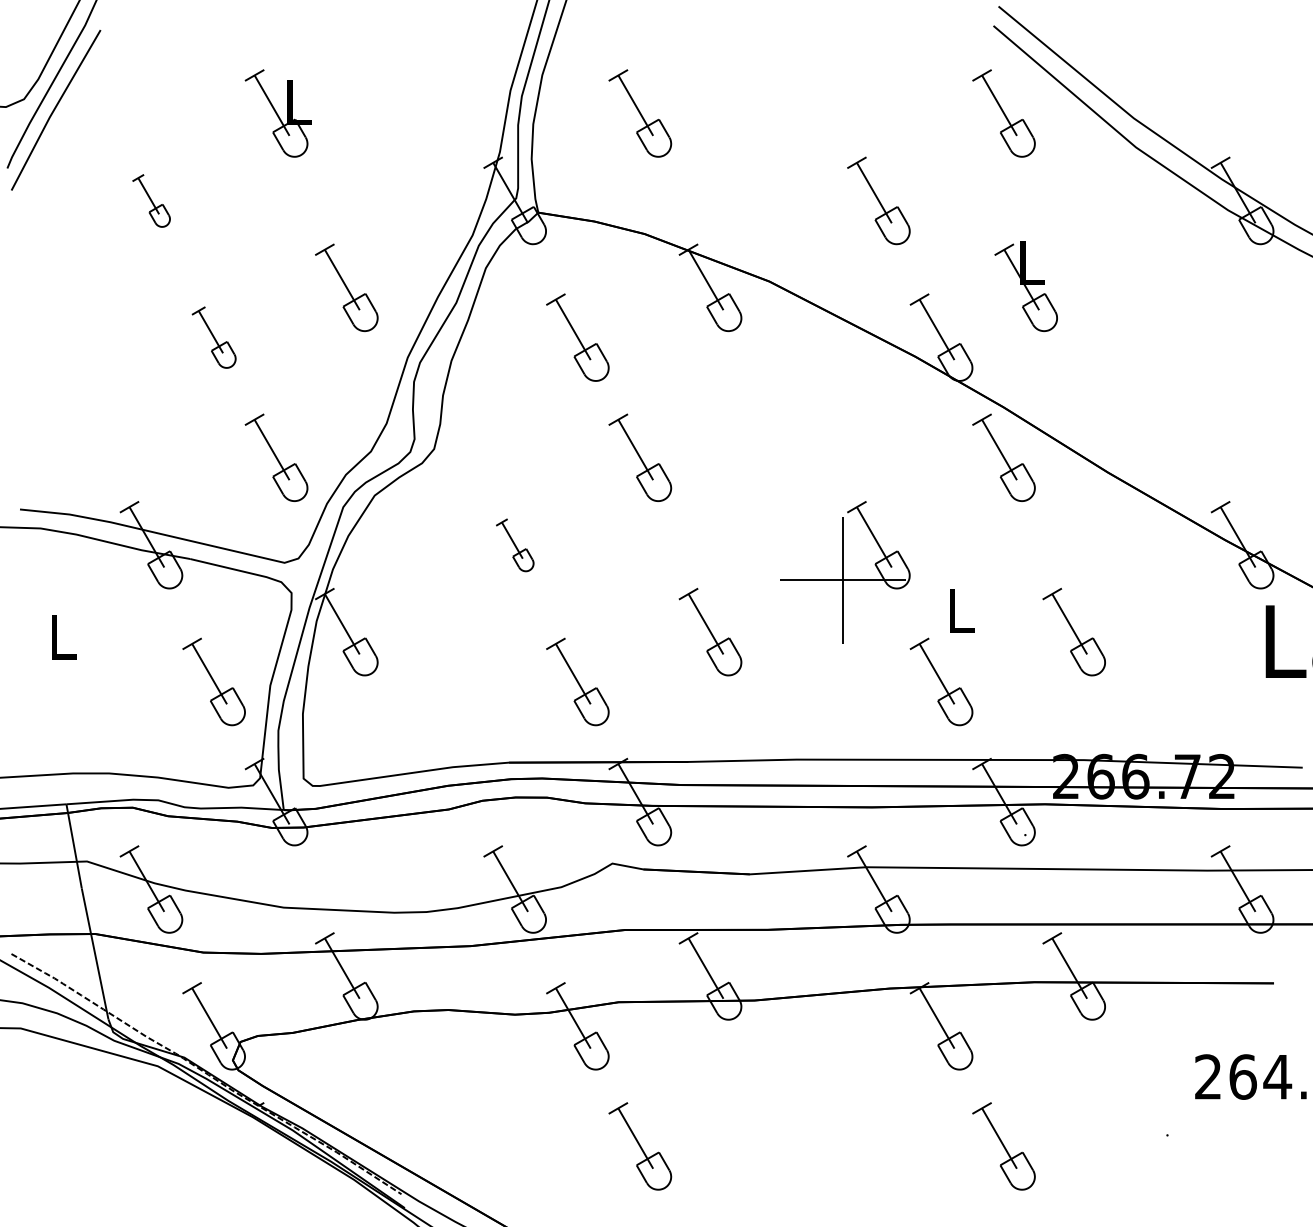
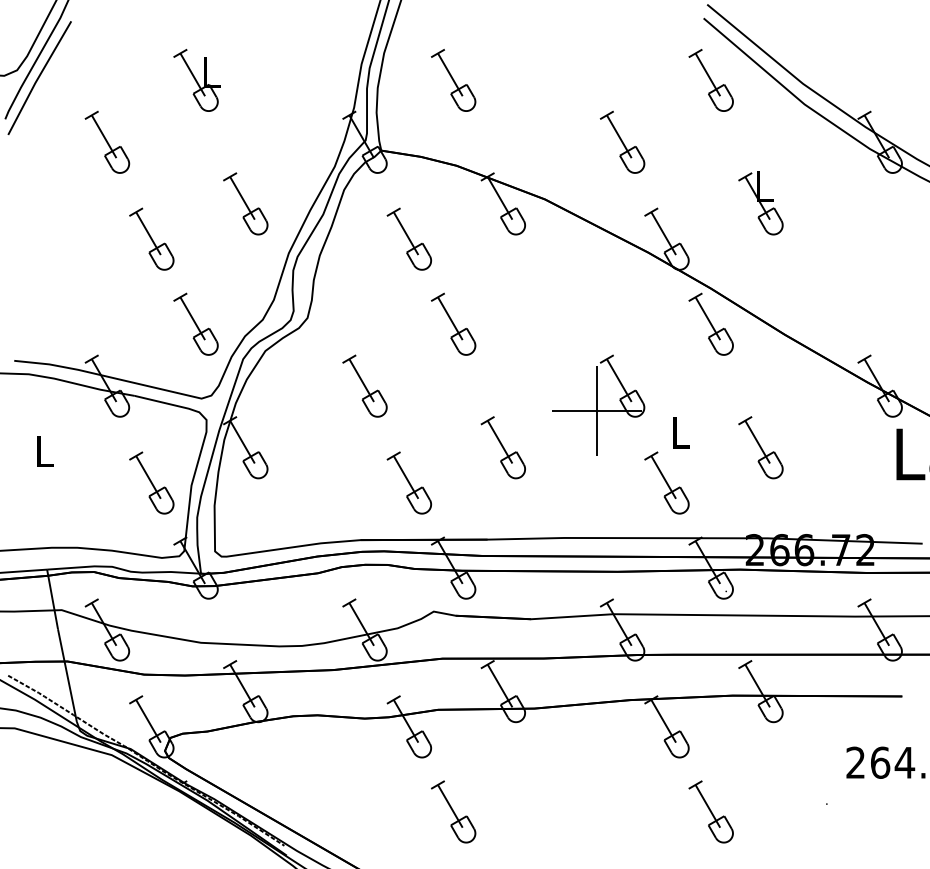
part: (151, 200) -> (107, 142), size x1.67
part: (1025, 286) -> (760, 202), moved
part: (213, 337) -> (151, 239), size x1.43
part: (514, 545) -> (364, 386), size x1.67

